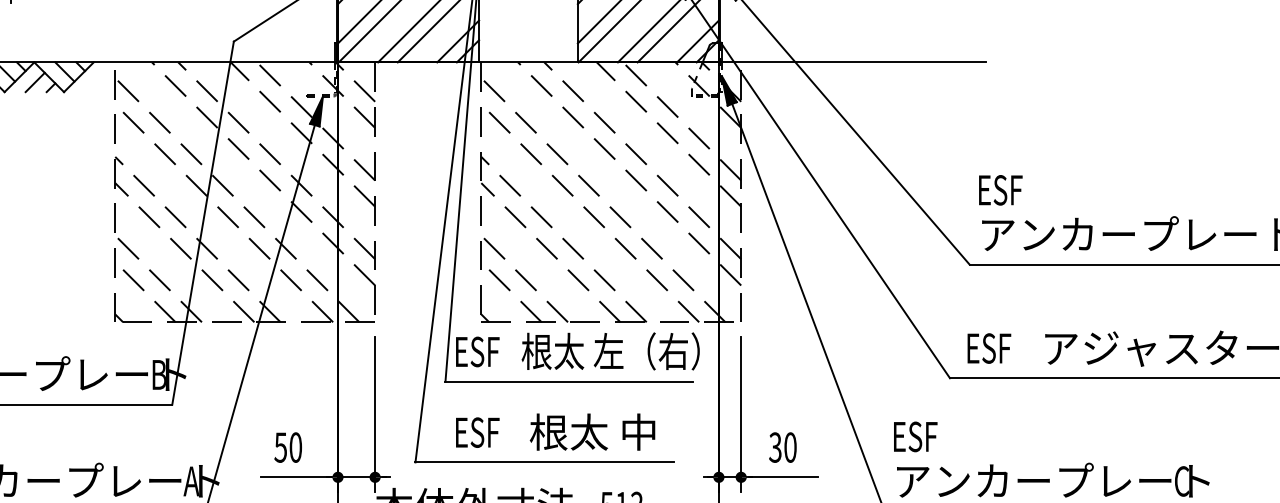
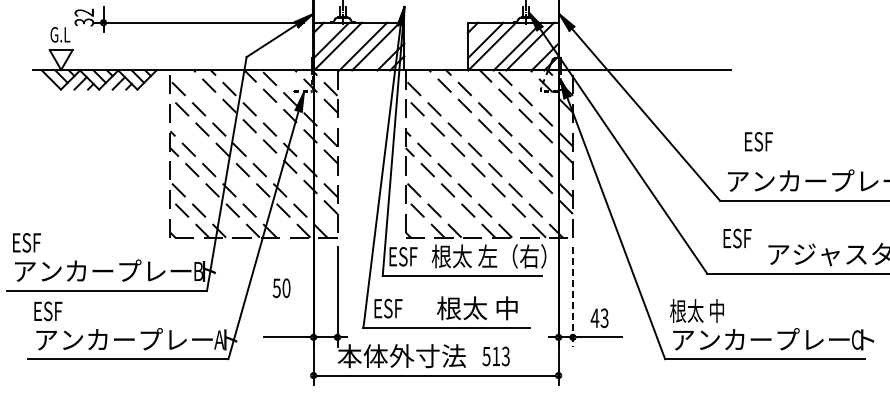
text: (1000, 189) -> (758, 141), moved
text: (989, 348) -> (737, 238), moved
line: (740, 415) -> (572, 297), solid -> dashed
text: (477, 432) -> (388, 308), moved
text: (933, 435) -> (696, 310), ESF -> 根太 中
text: (288, 447) -> (281, 288), moved
text: (782, 447) -> (599, 318), 30 -> 43

